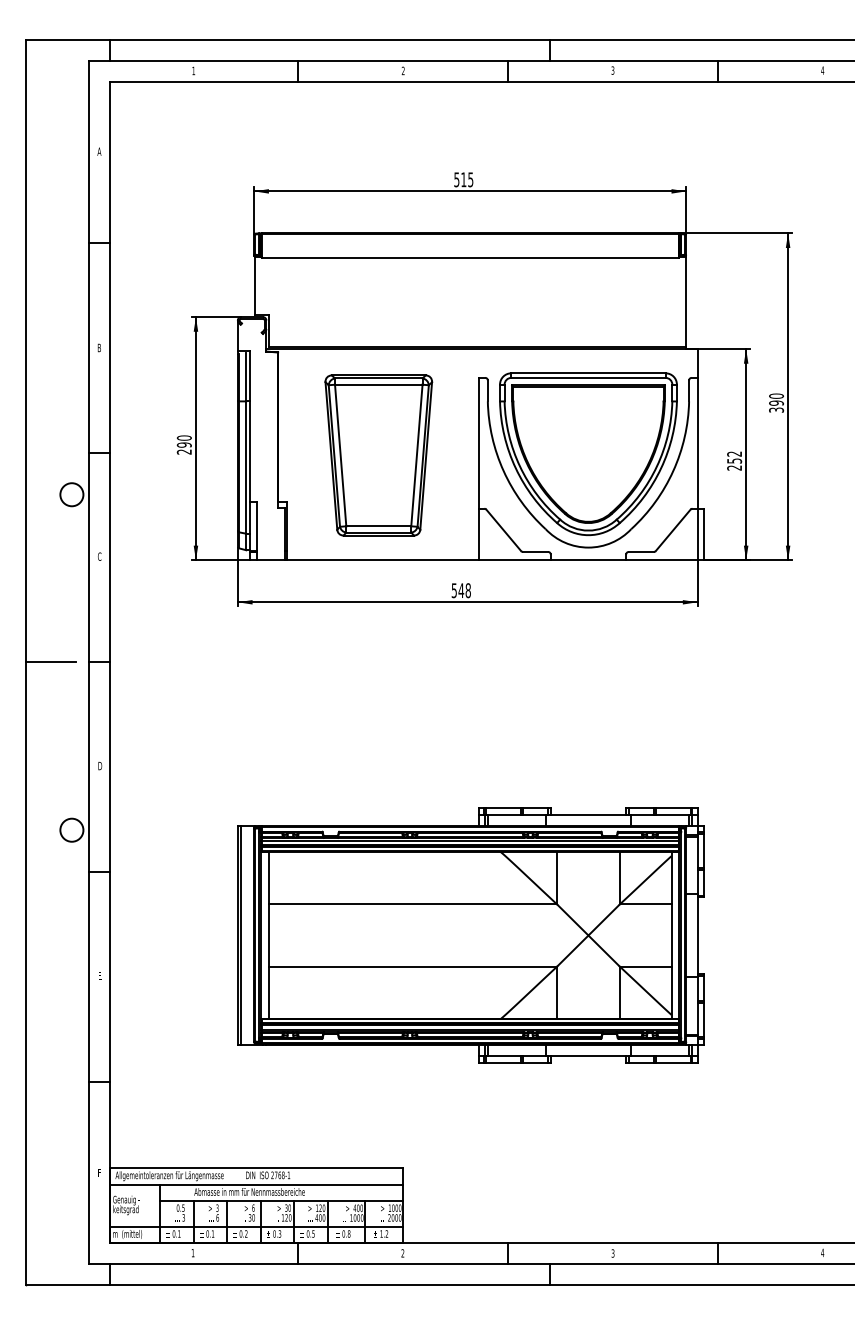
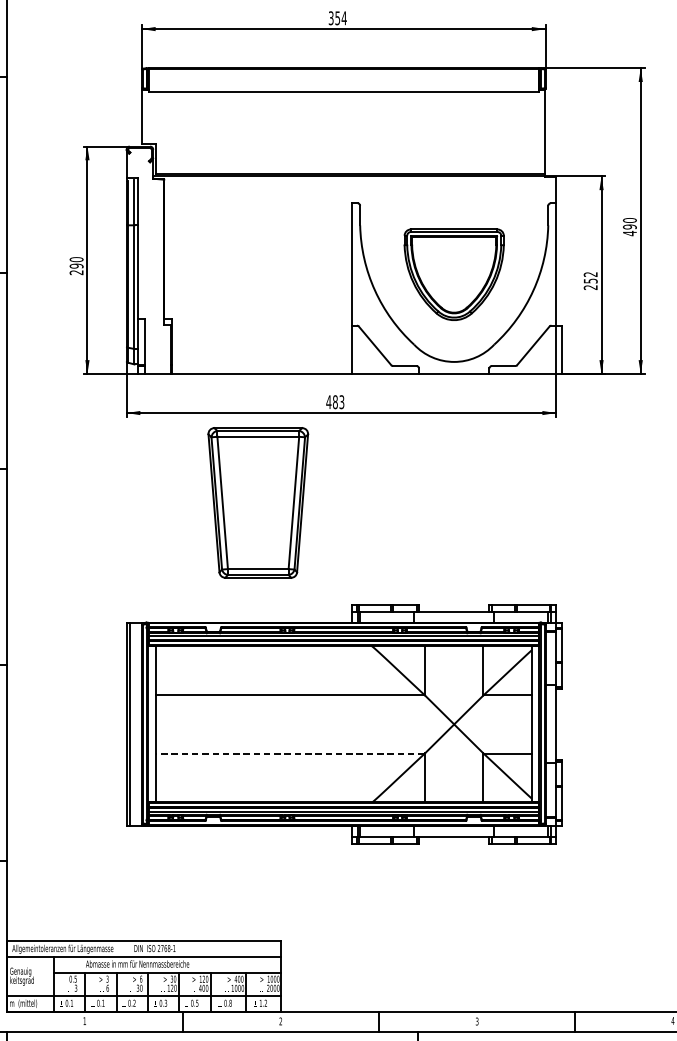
text: (463, 179) -> (337, 17), 515 -> 354
text: (776, 410) -> (629, 233), 390 -> 490
part: (588, 454) -> (454, 274), size x0.6
part: (378, 455) -> (258, 502), moved
text: (460, 590) -> (334, 402), 548 -> 483
line: (412, 966) -> (289, 753), solid -> dashed

